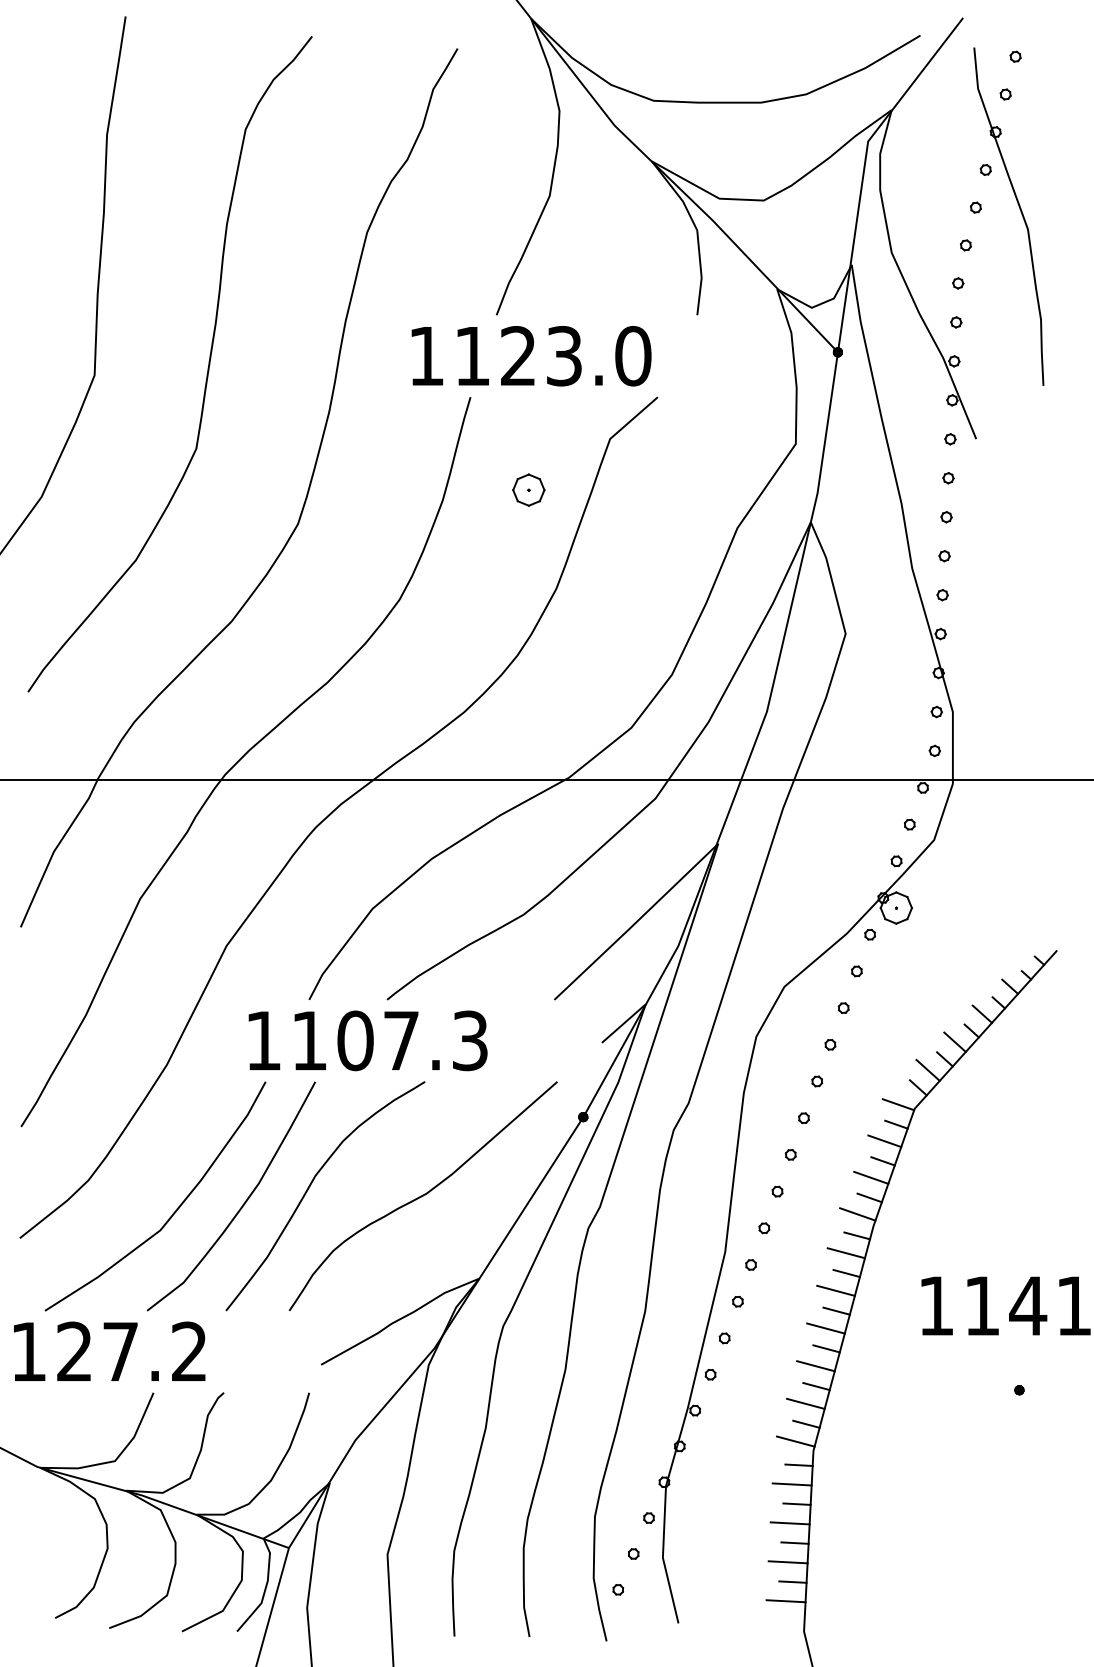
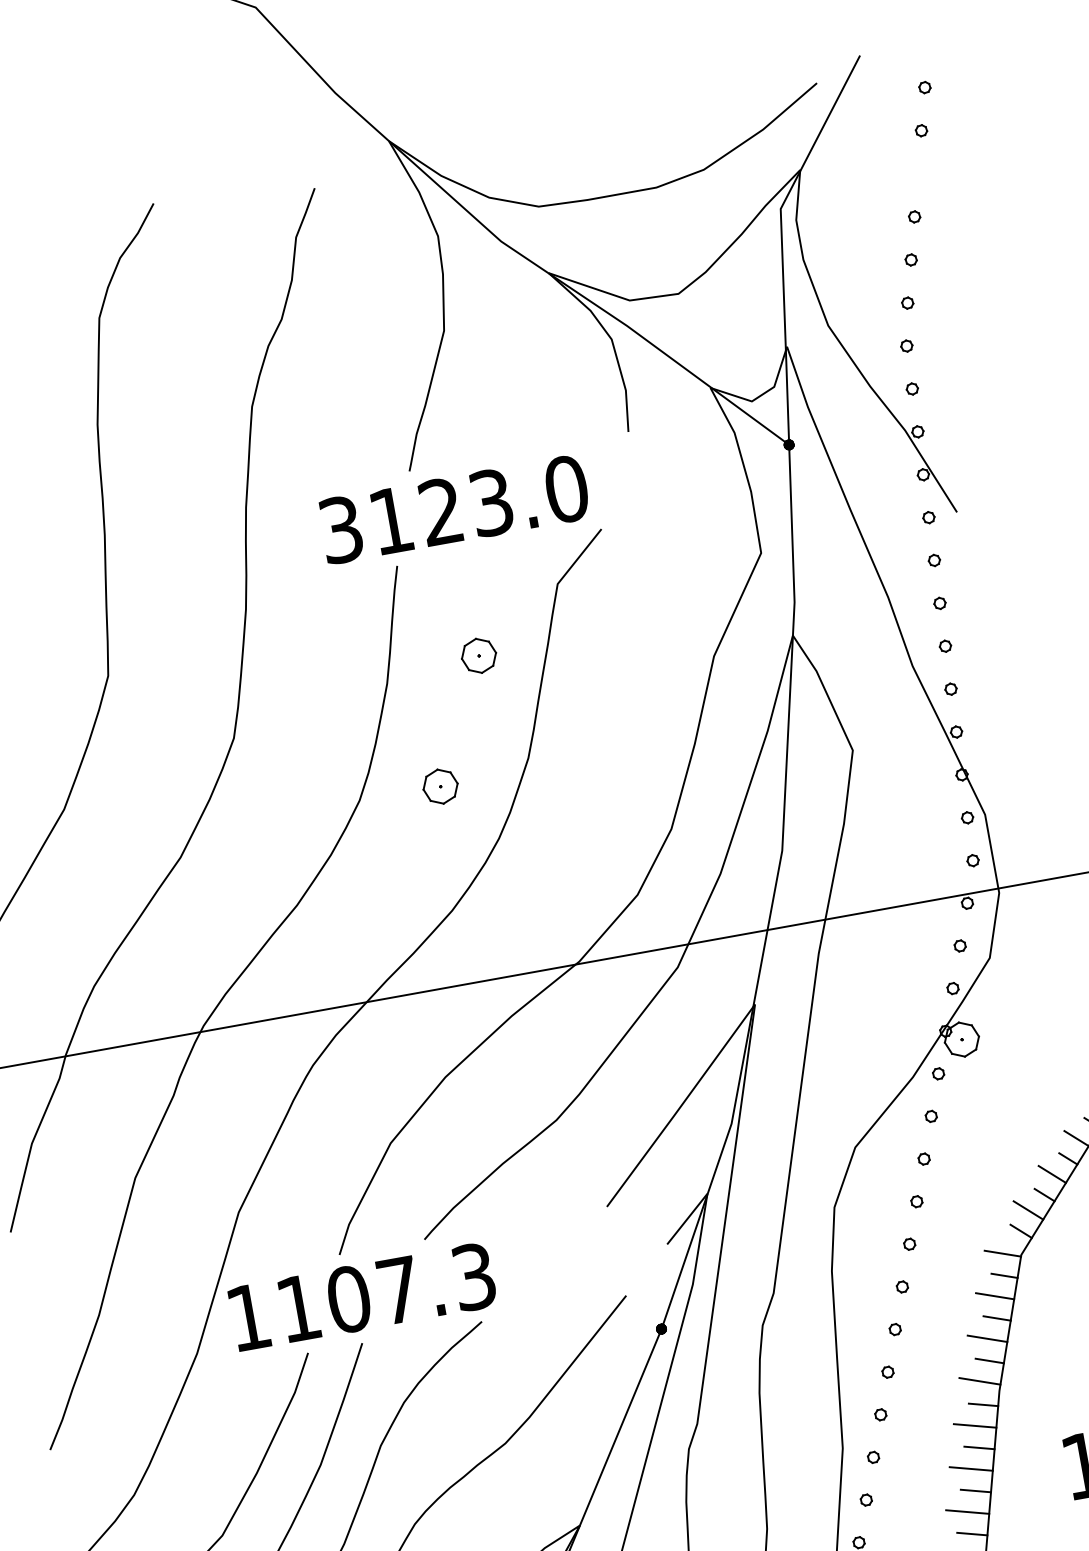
part: (1020, 212) -> (960, 256), removed
text: (426, 356) -> (341, 530), 1123.0 -> 3123.0
part: (473, 599) -> (440, 786), added
text: (367, 1040) -> (361, 1296), moved

